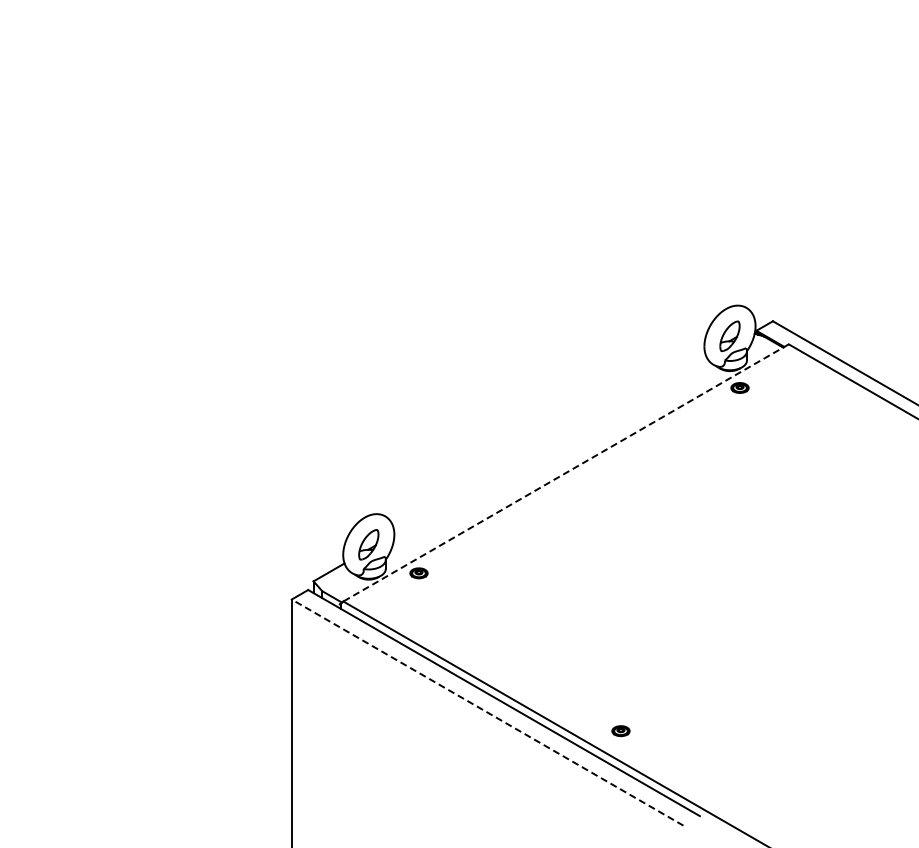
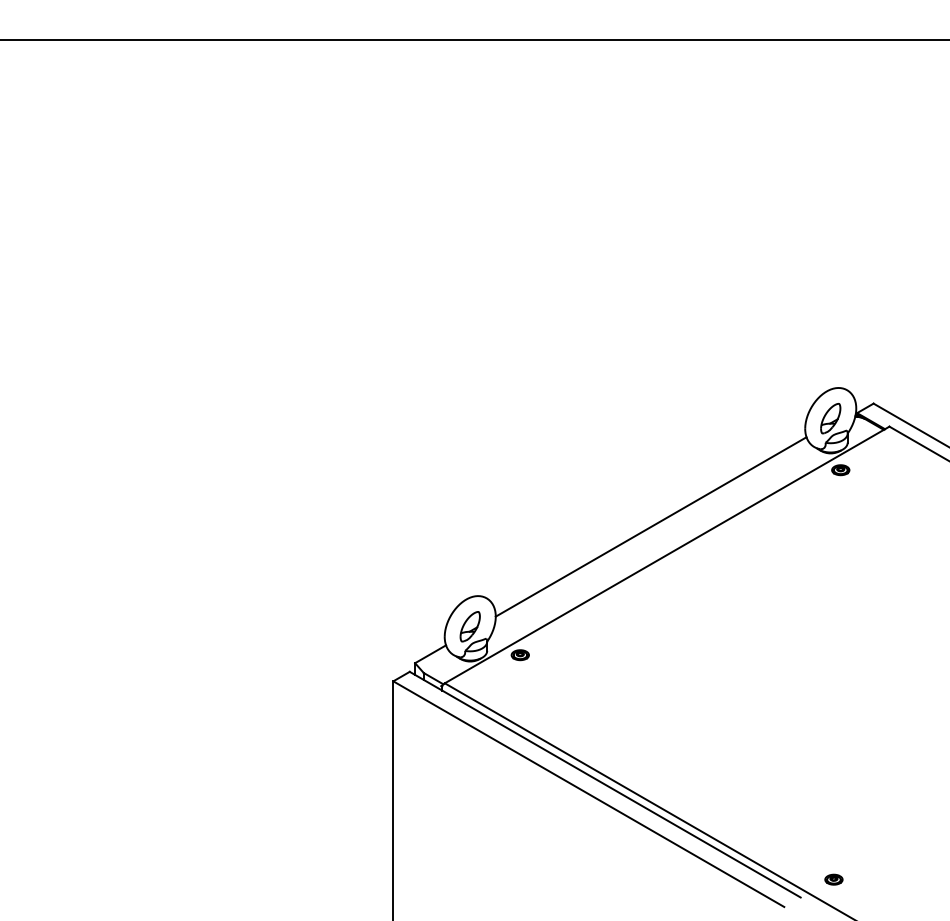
line: (549, 444) -> (650, 526), added
line: (566, 472) -> (667, 554), dashed -> solid
line: (487, 712) -> (588, 794), dashed -> solid
part: (620, 730) -> (833, 879), moved

